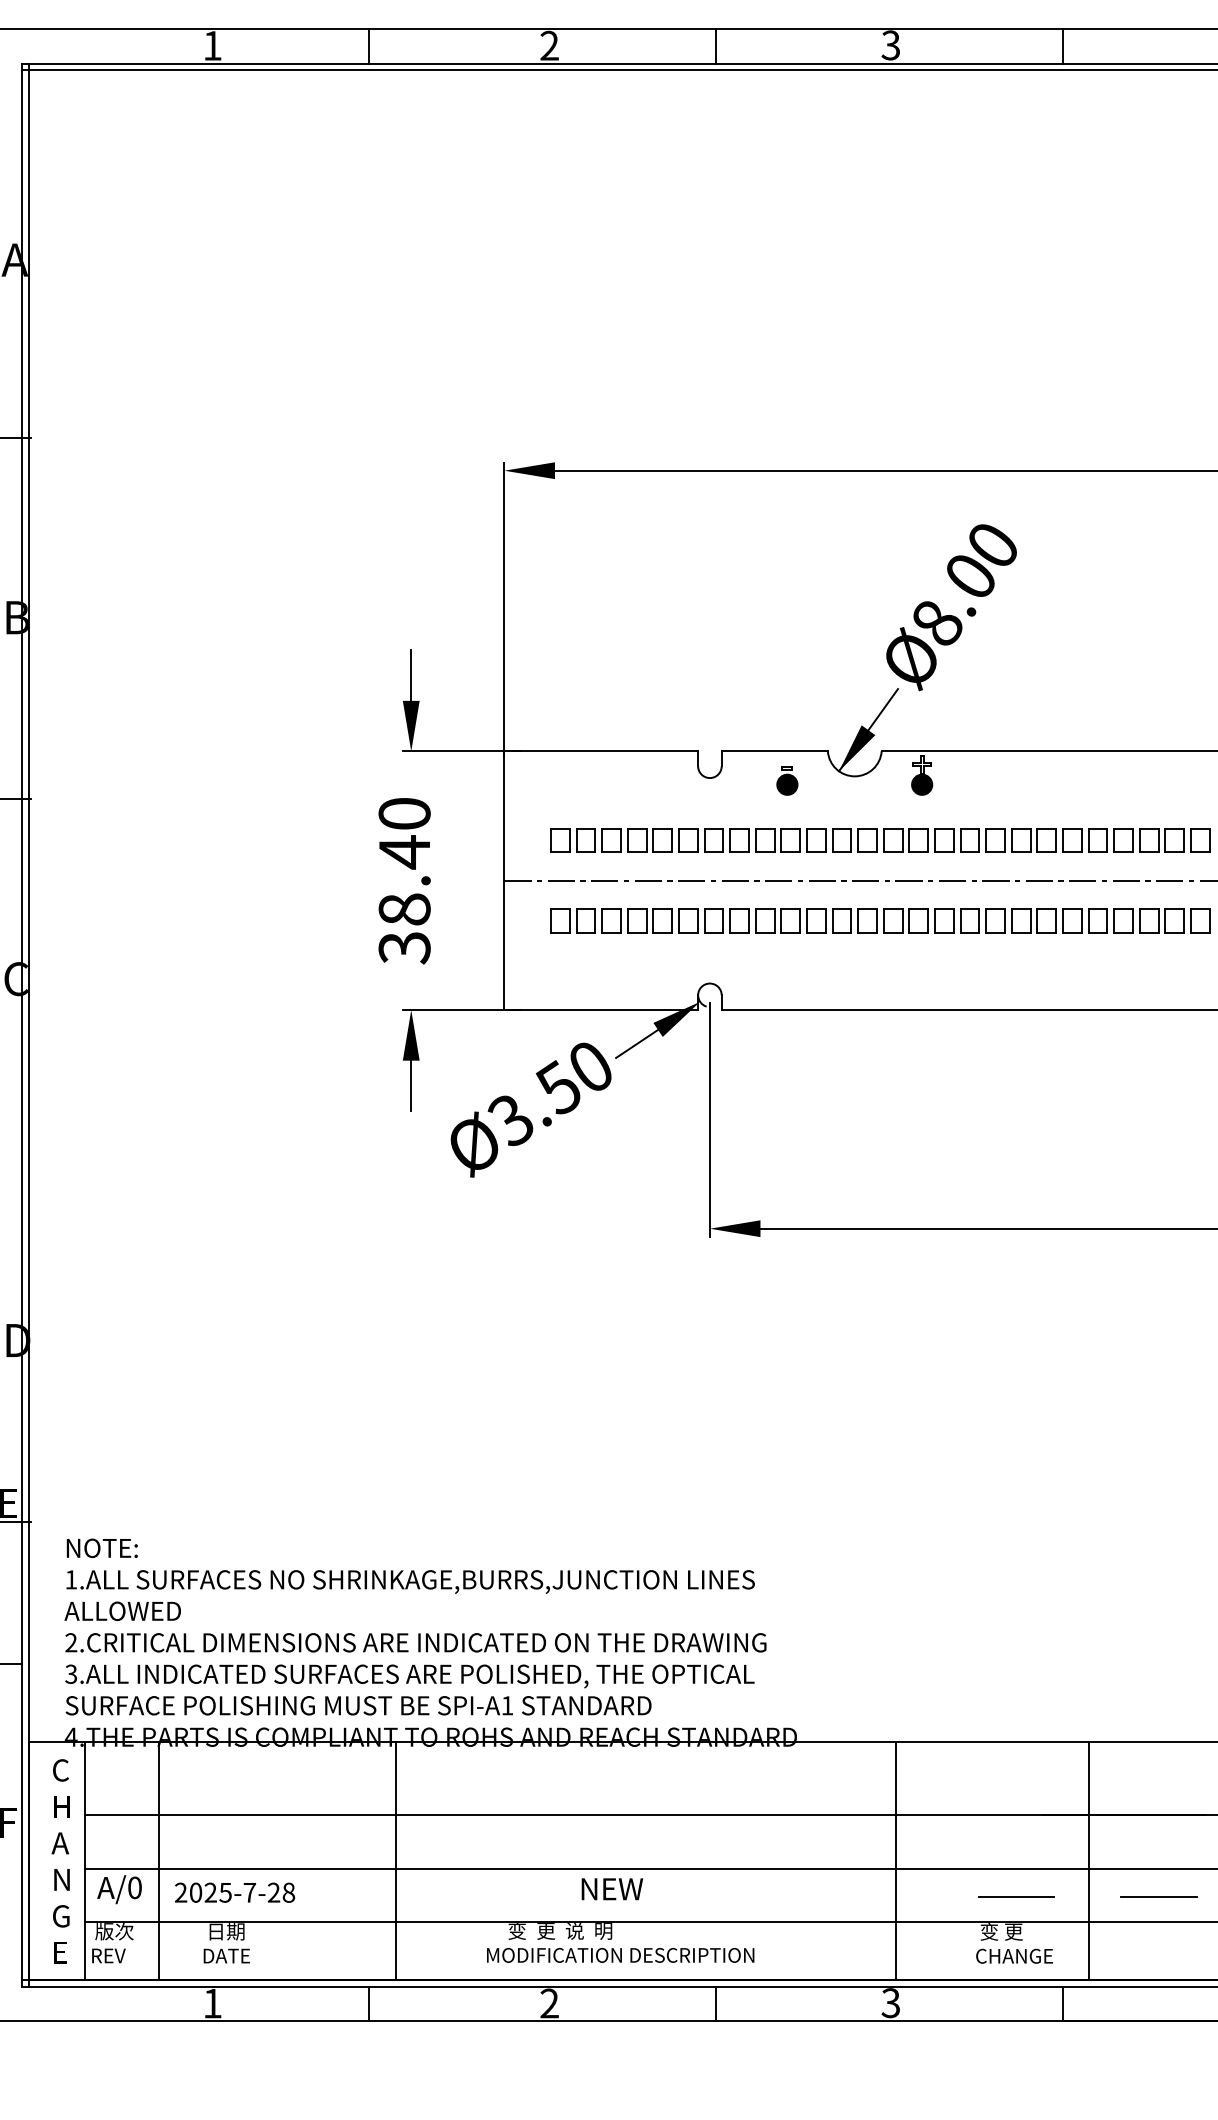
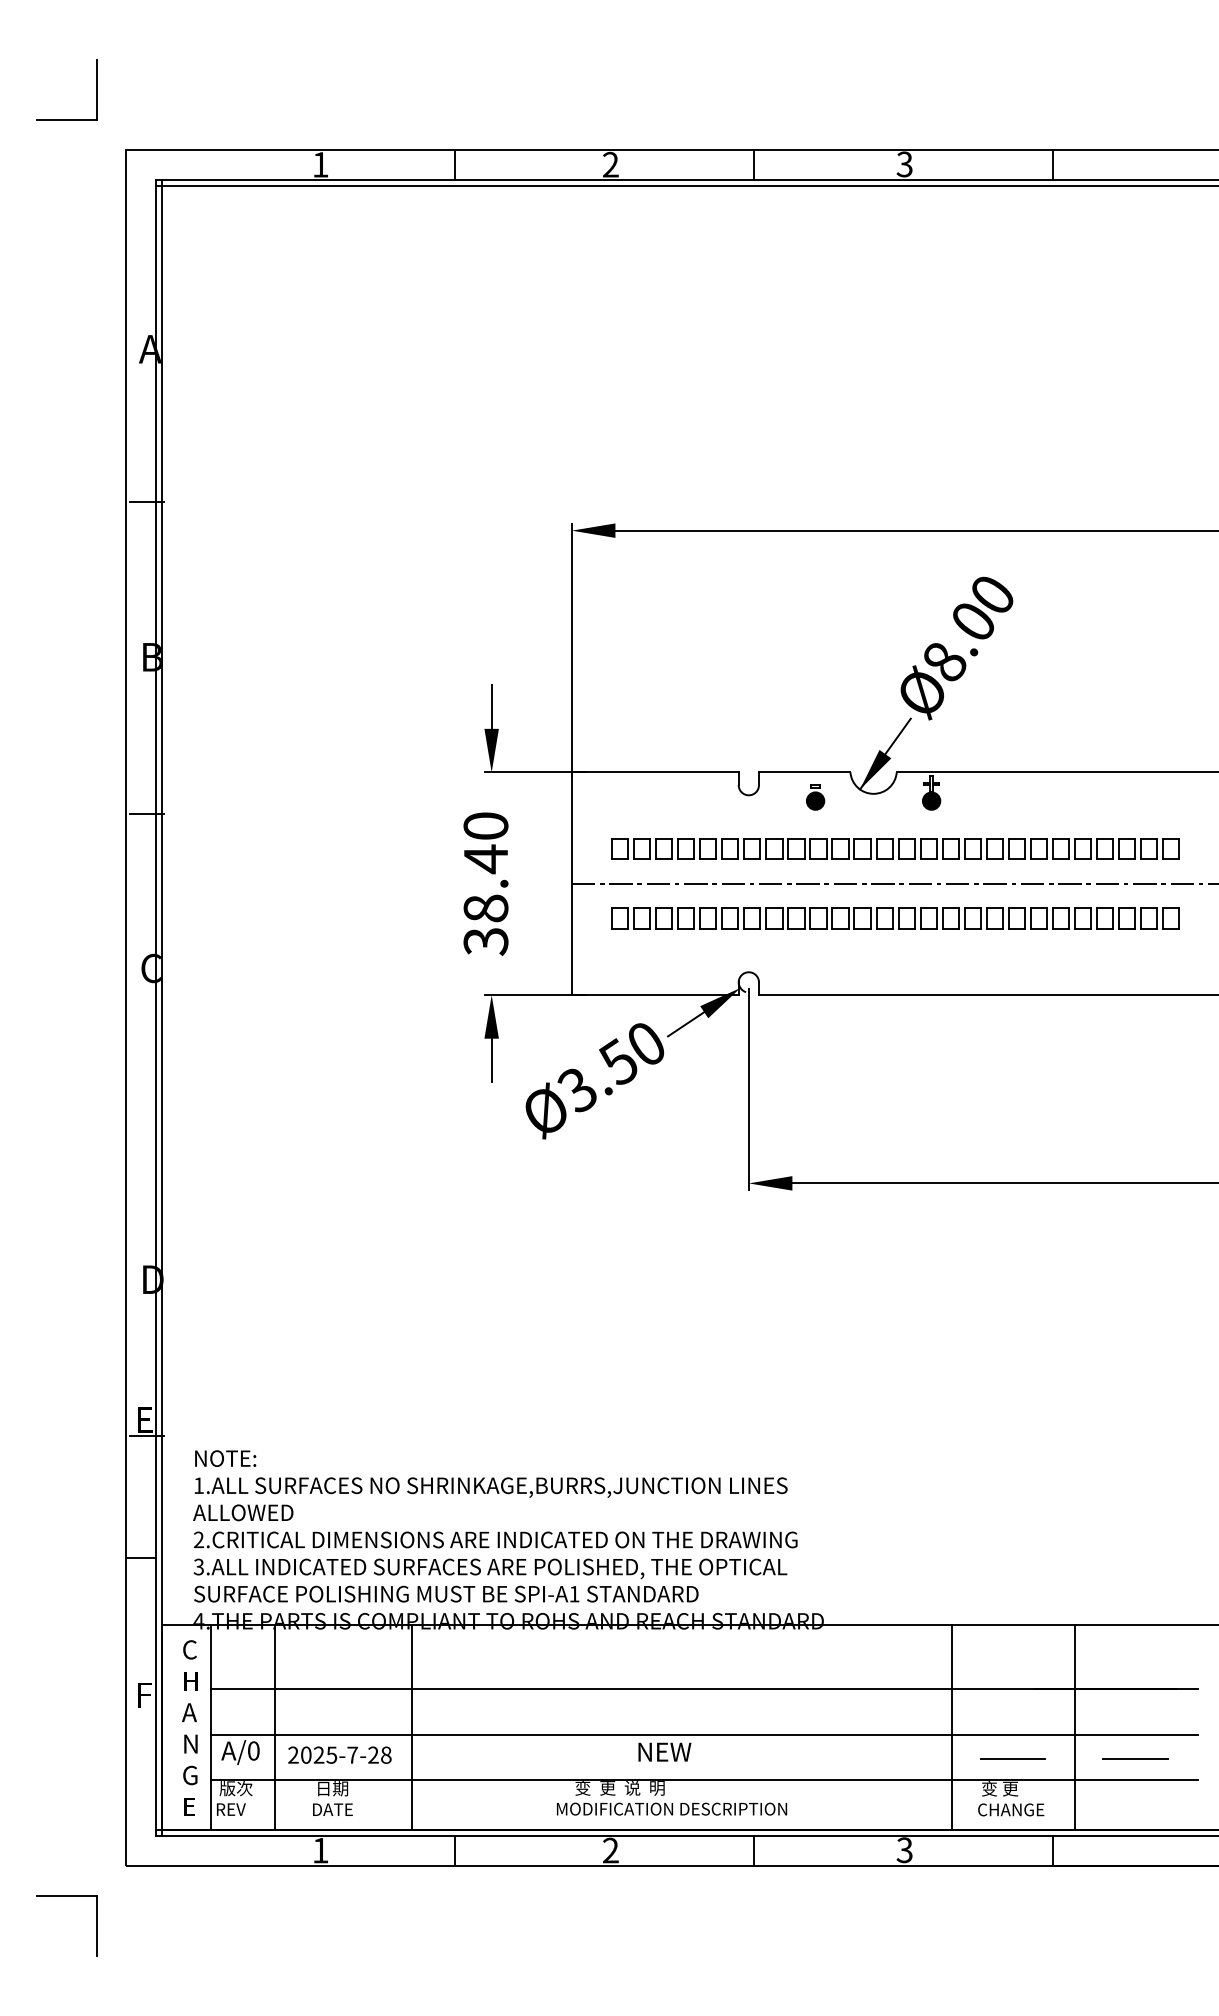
line: (395, 1860) -> (411, 1727), moved
line: (896, 1860) -> (952, 1727), moved

